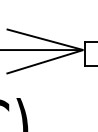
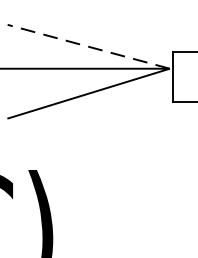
line: (44, 39) -> (87, 46), solid -> dashed

